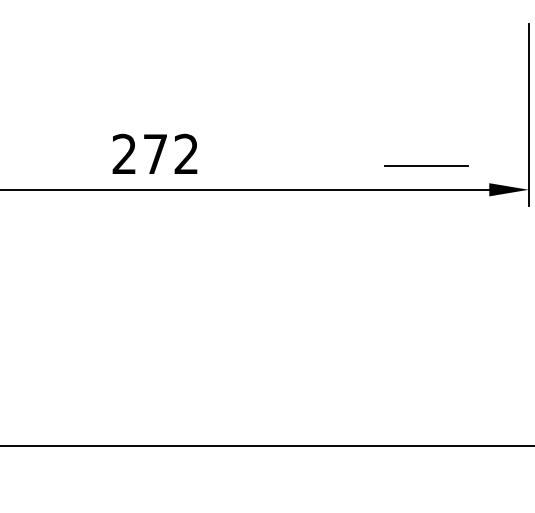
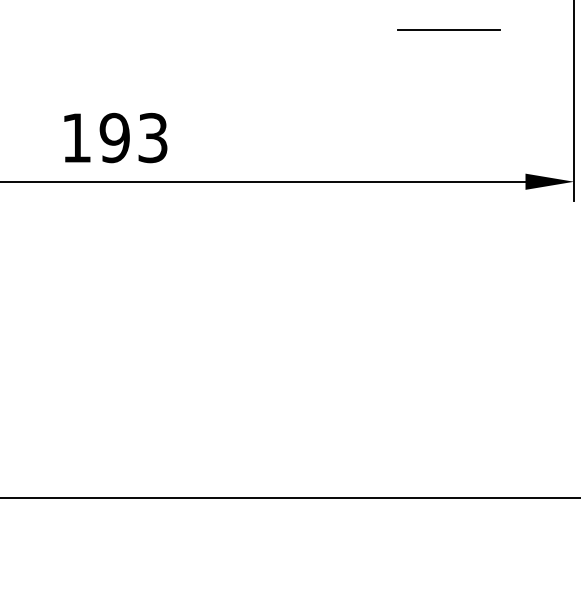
text: (155, 153) -> (114, 137), 272 -> 193
line: (426, 165) -> (448, 30), moved

